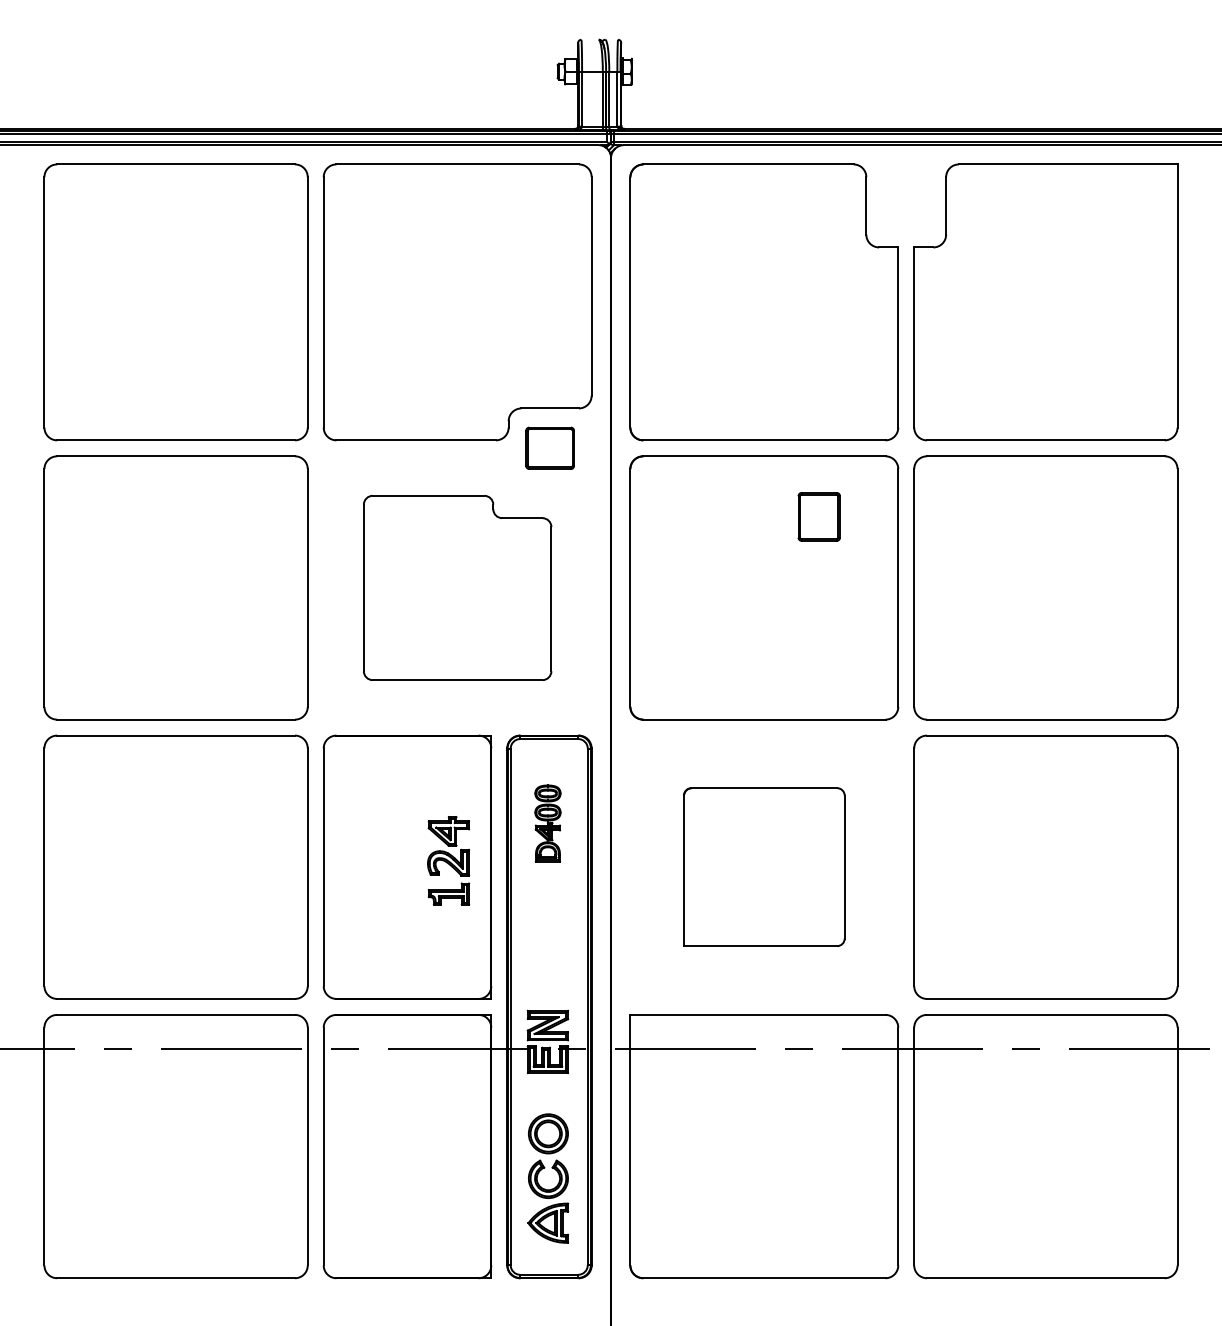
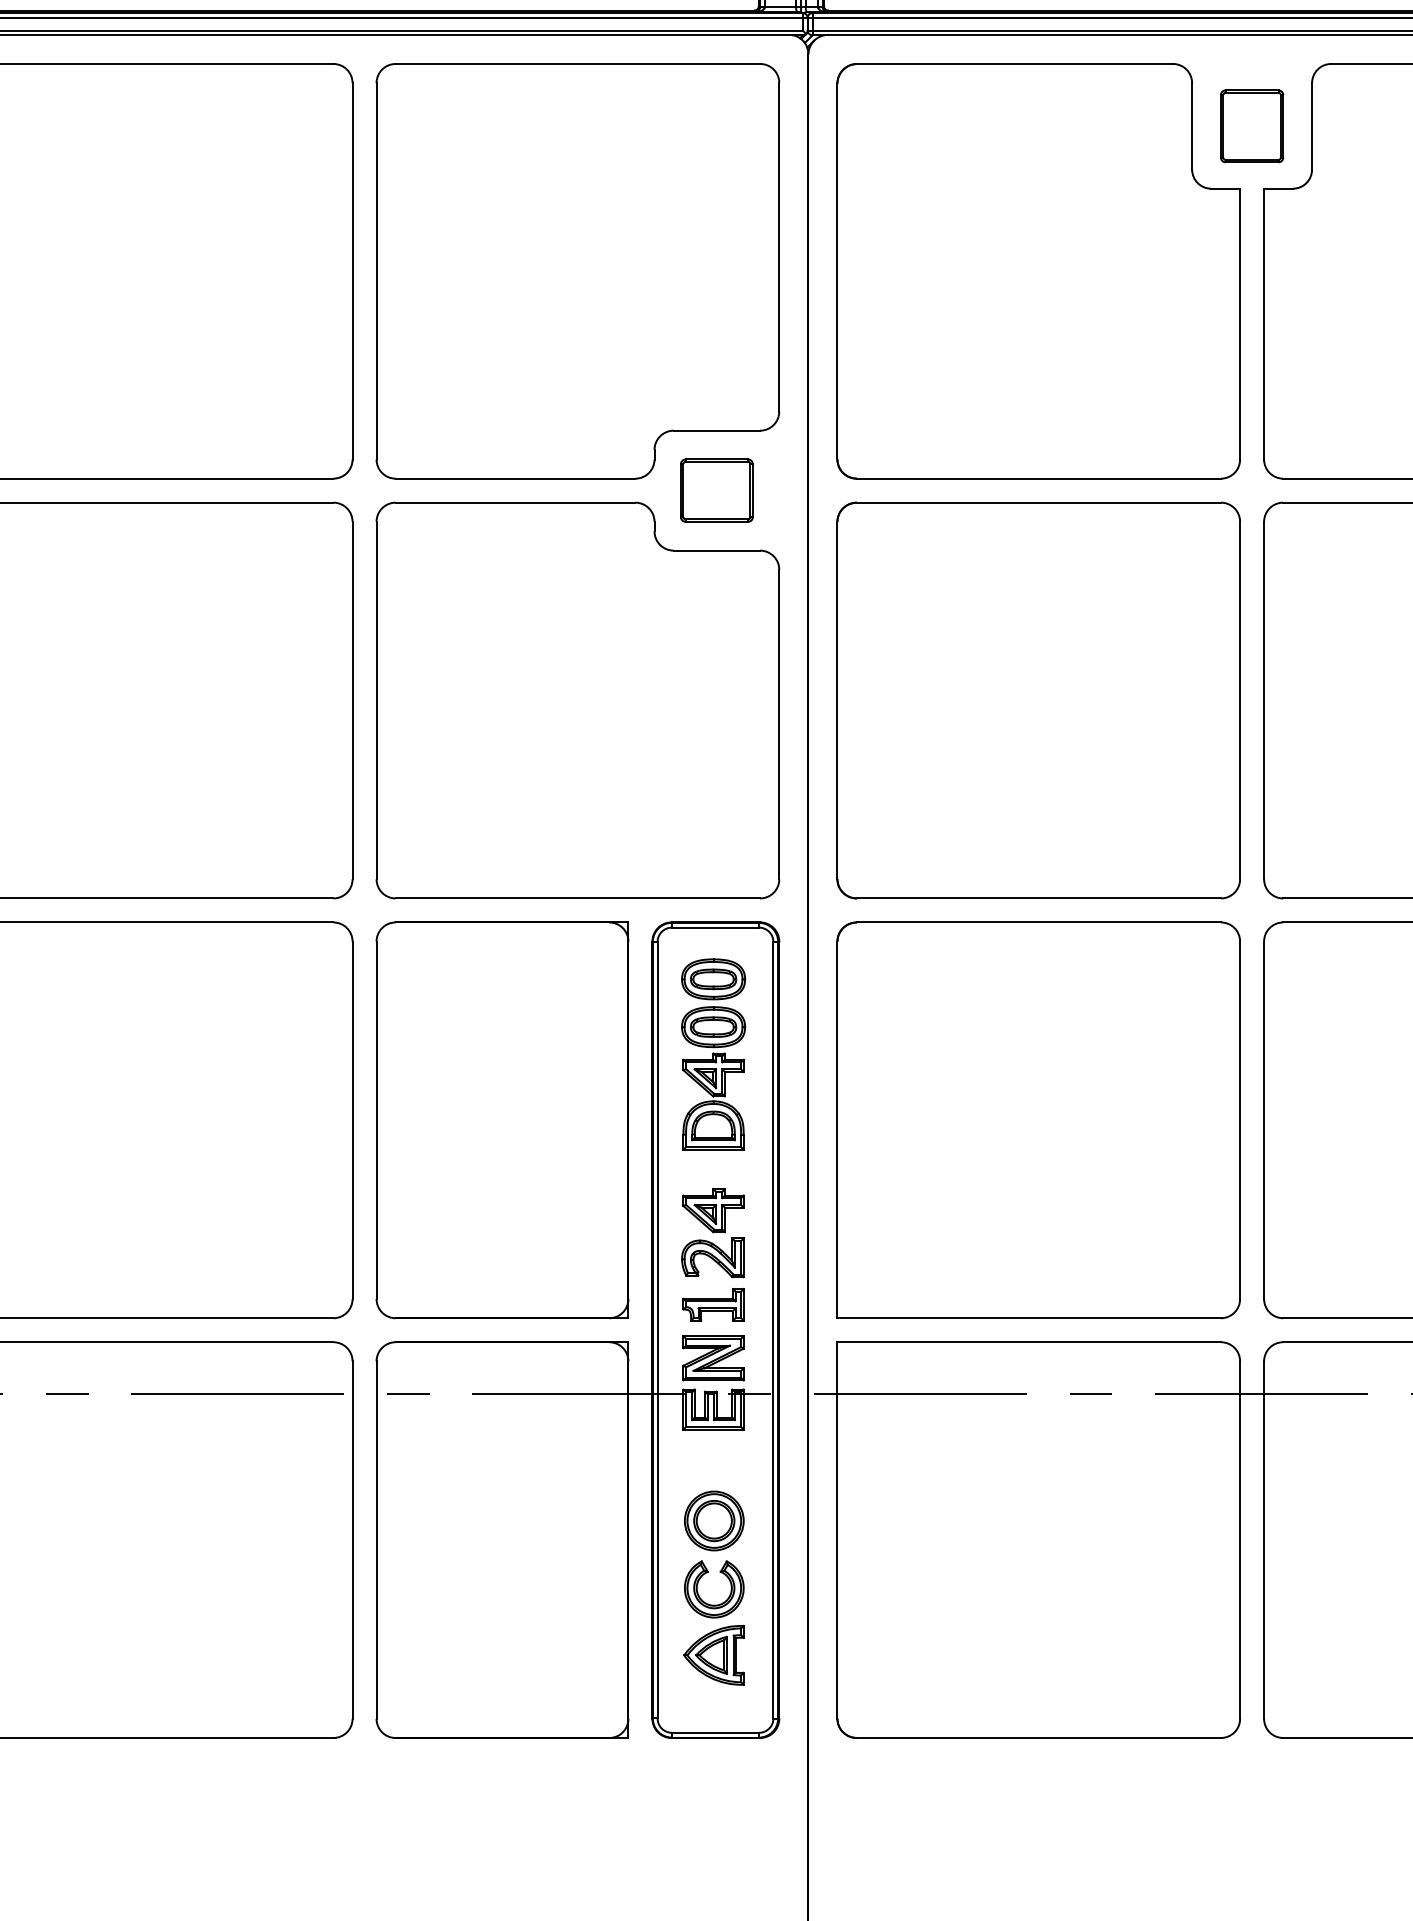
part: (818, 516) -> (1250, 125), moved
part: (457, 587) -> (577, 699), size x1.43
part: (547, 823) -> (712, 1054), size x1.67
part: (448, 860) -> (712, 1254), moved
part: (764, 866) -> (1039, 1119), size x1.67

